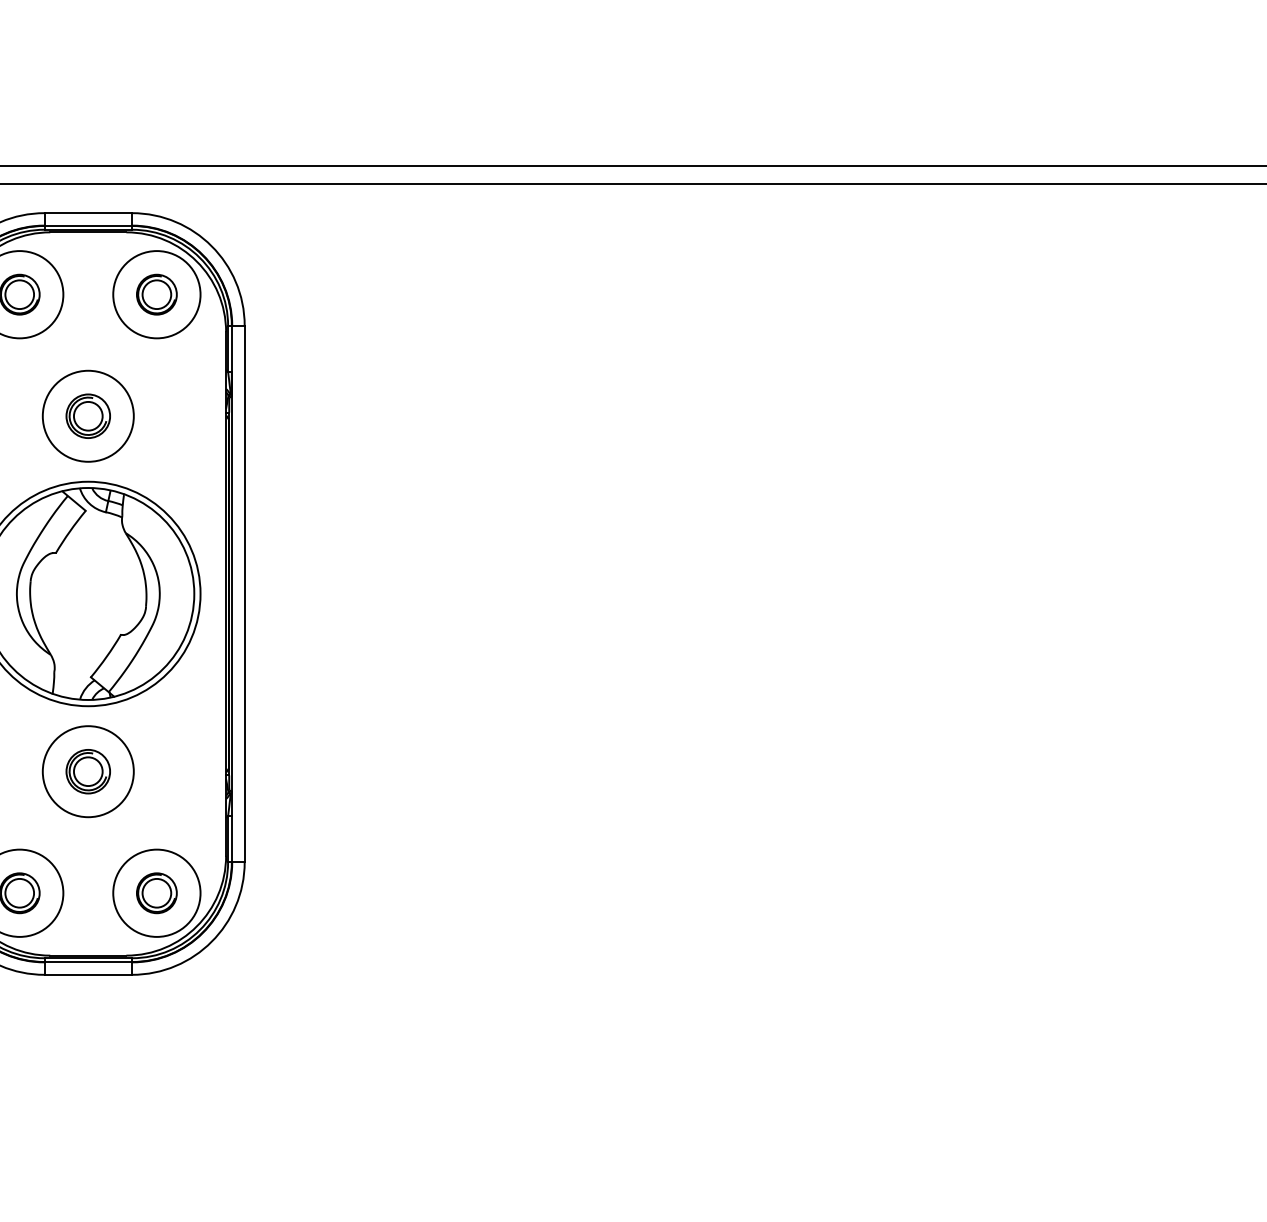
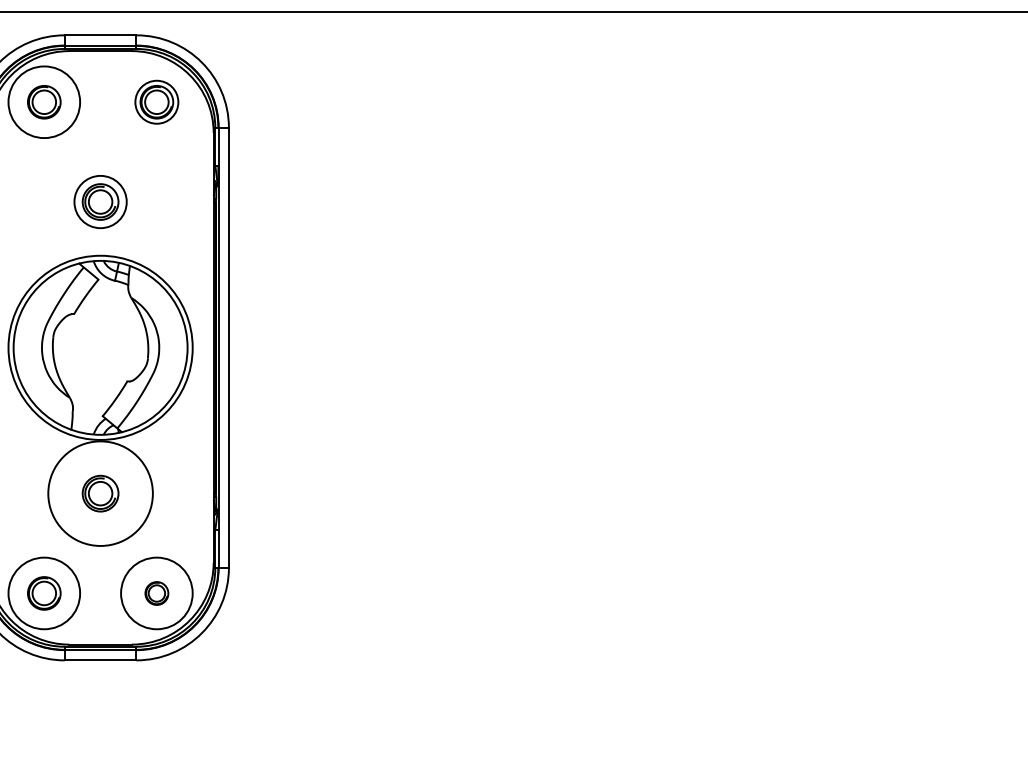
circle: (156, 294) -> (156, 102), size x0.6
circle: (87, 415) -> (99, 201), size x0.7
circle: (87, 771) -> (99, 493), size x1.4
part: (156, 893) -> (156, 593), size x0.7

